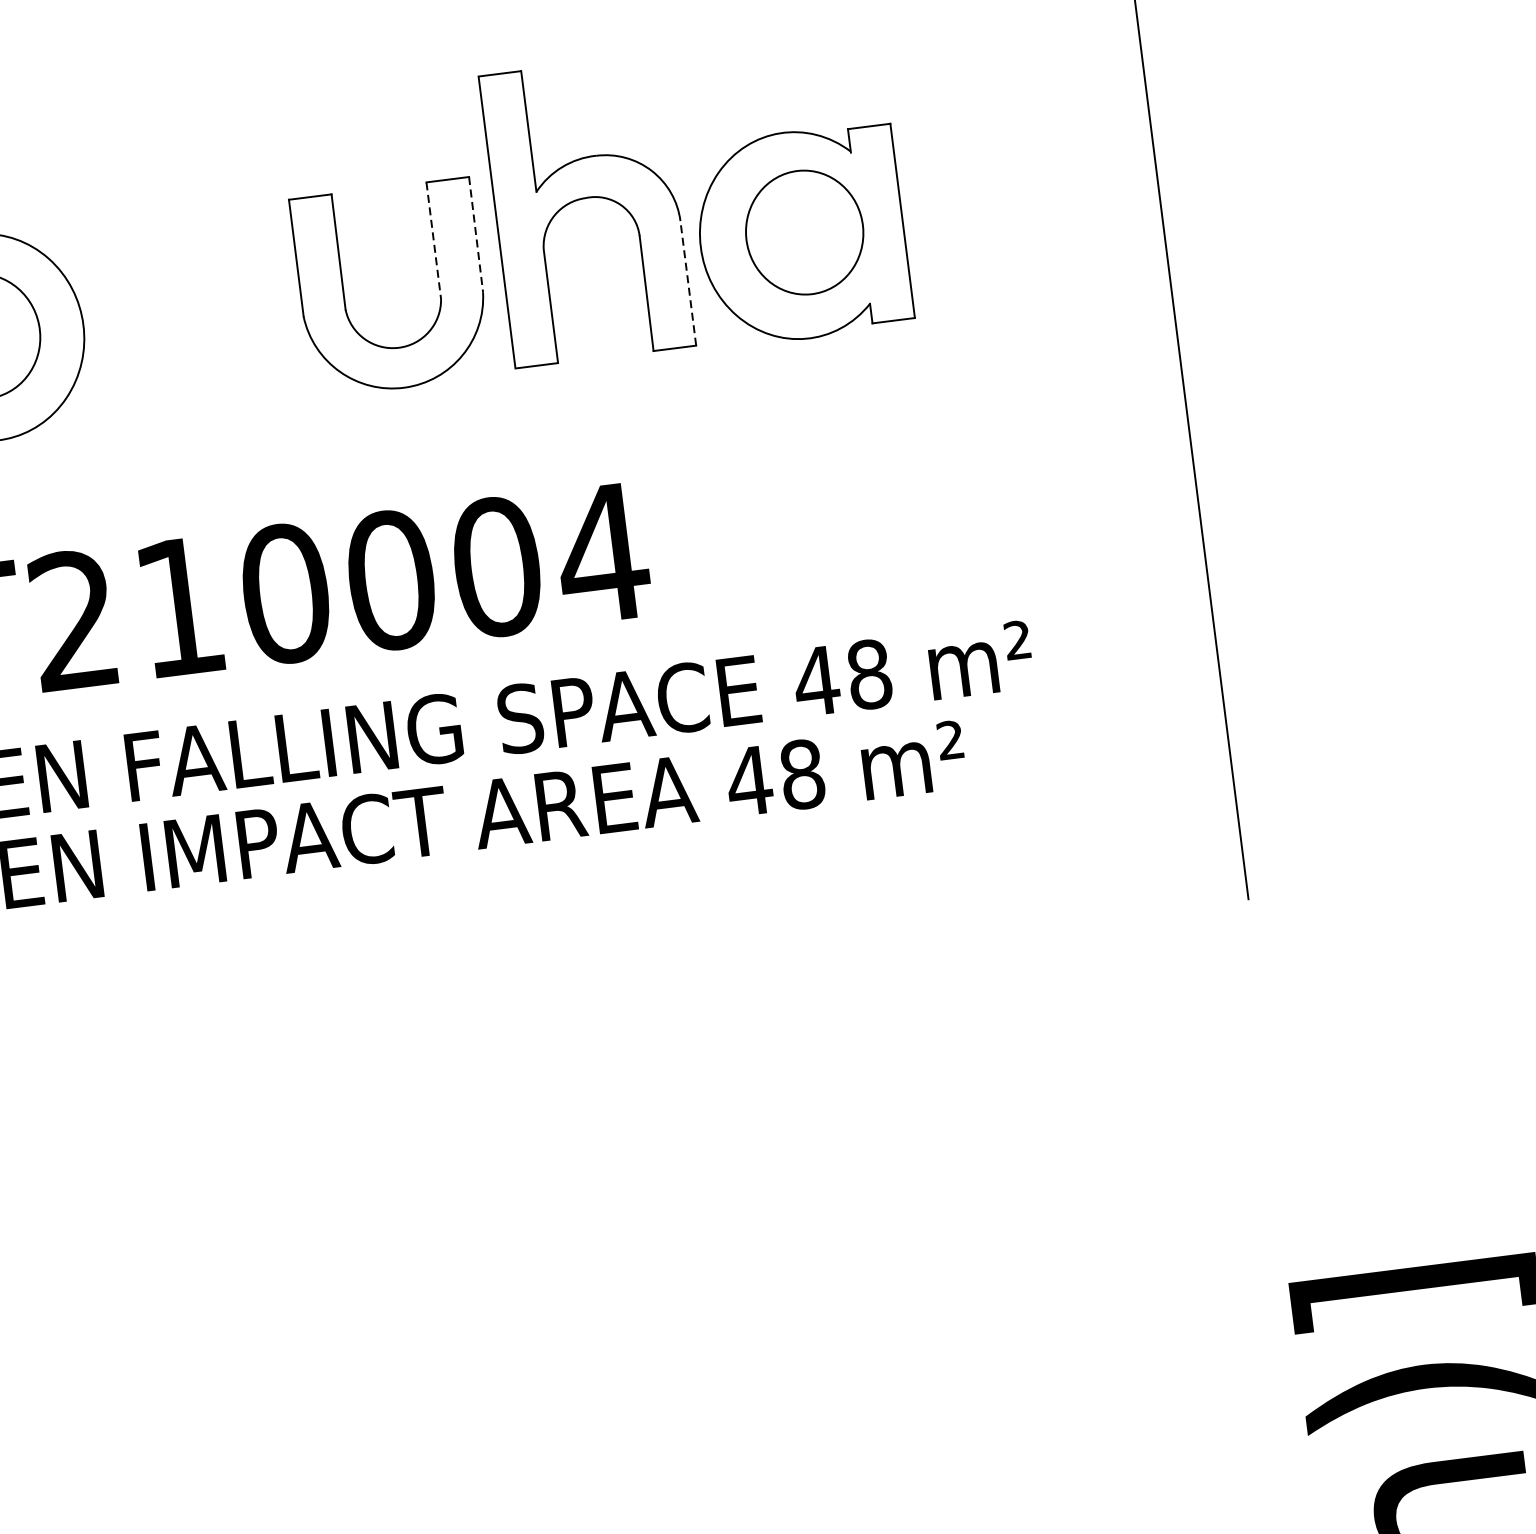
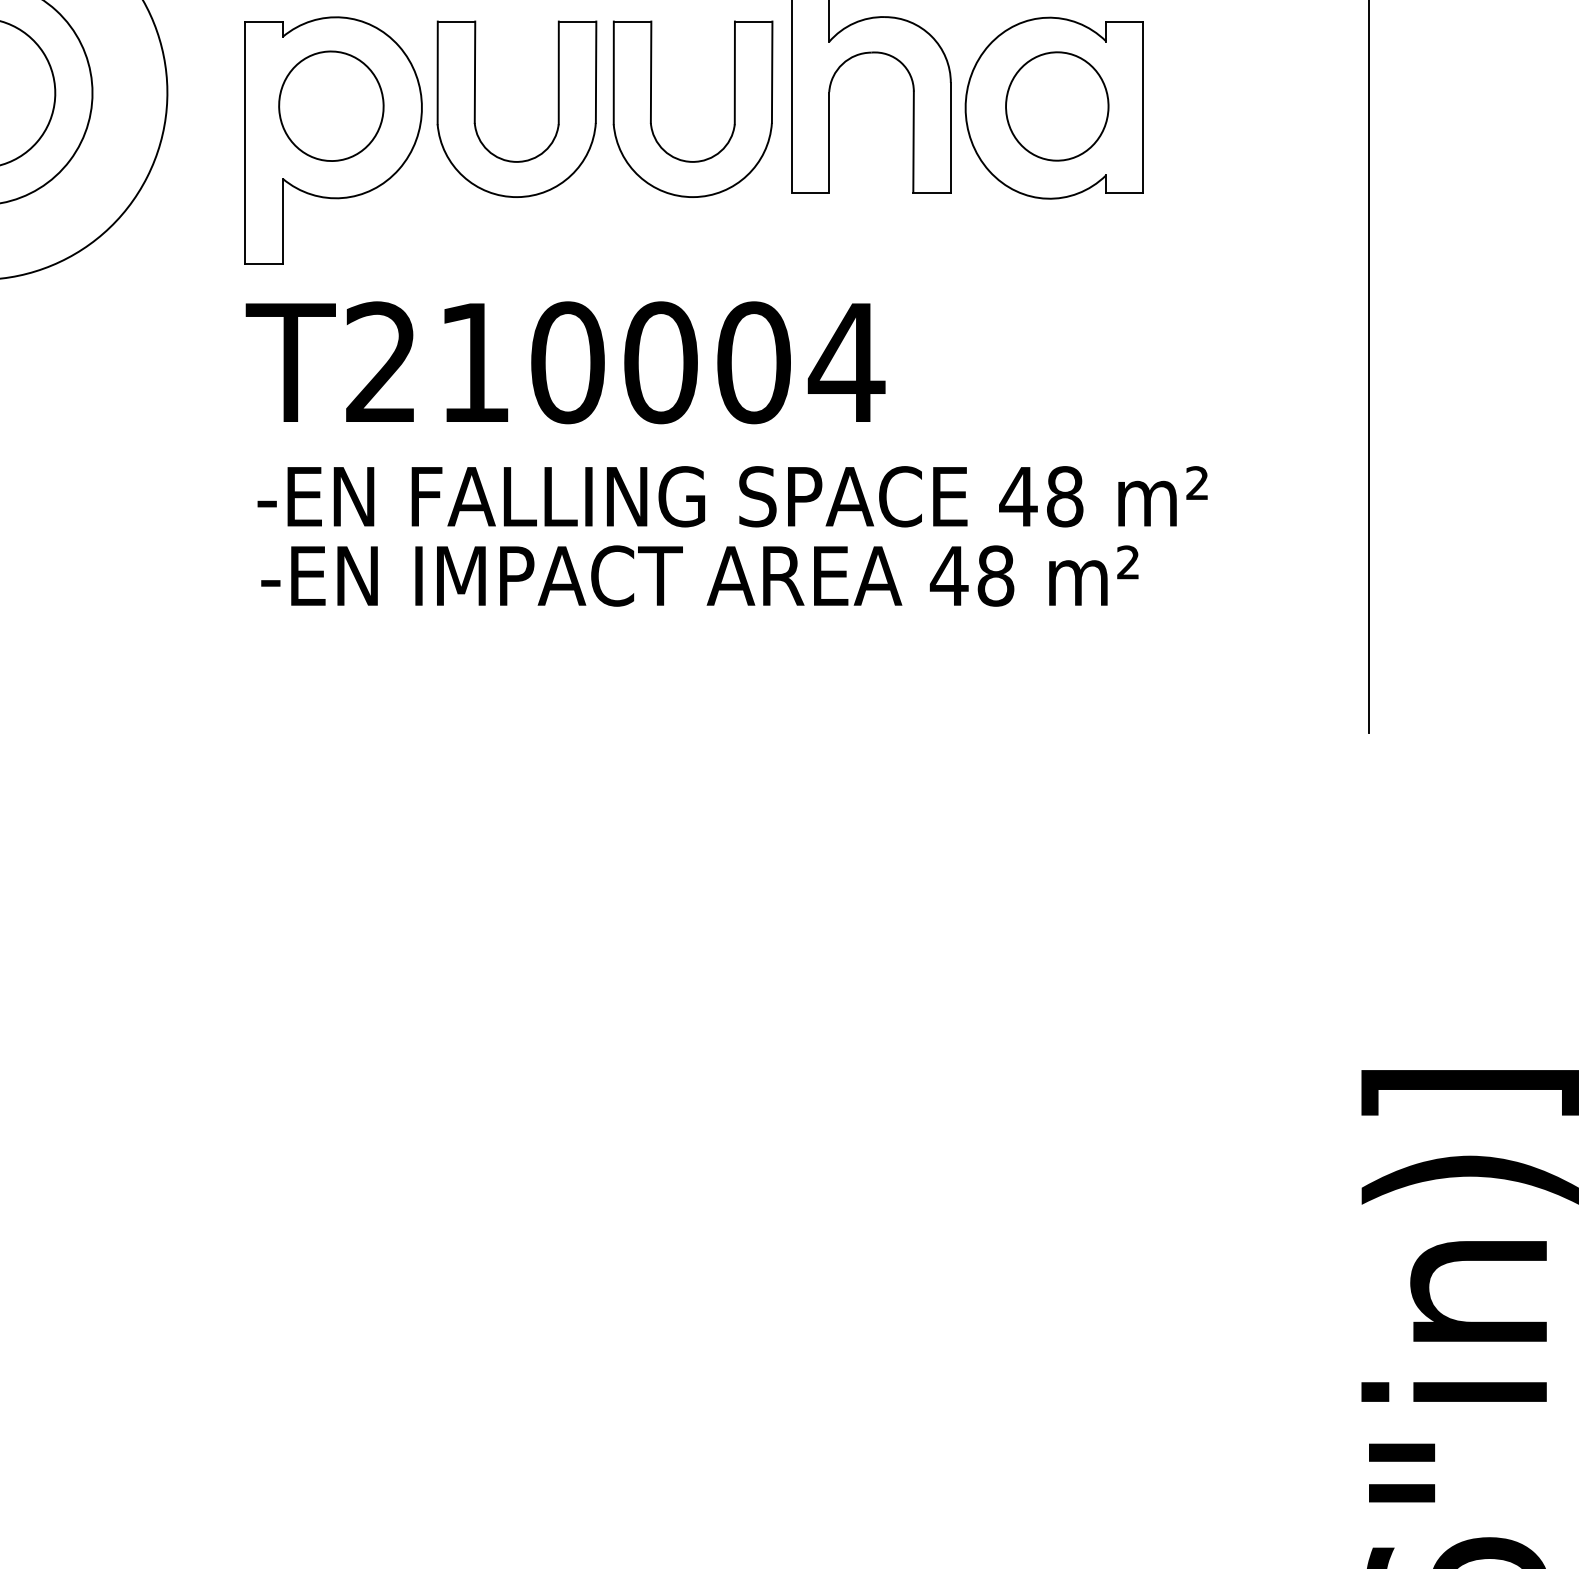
line: (476, 234) -> (772, 72), dashed -> solid
line: (433, 241) -> (734, 73), dashed -> solid
line: (687, 283) -> (950, 137), dashed -> solid
part: (144, 318) -> (475, 108), added

